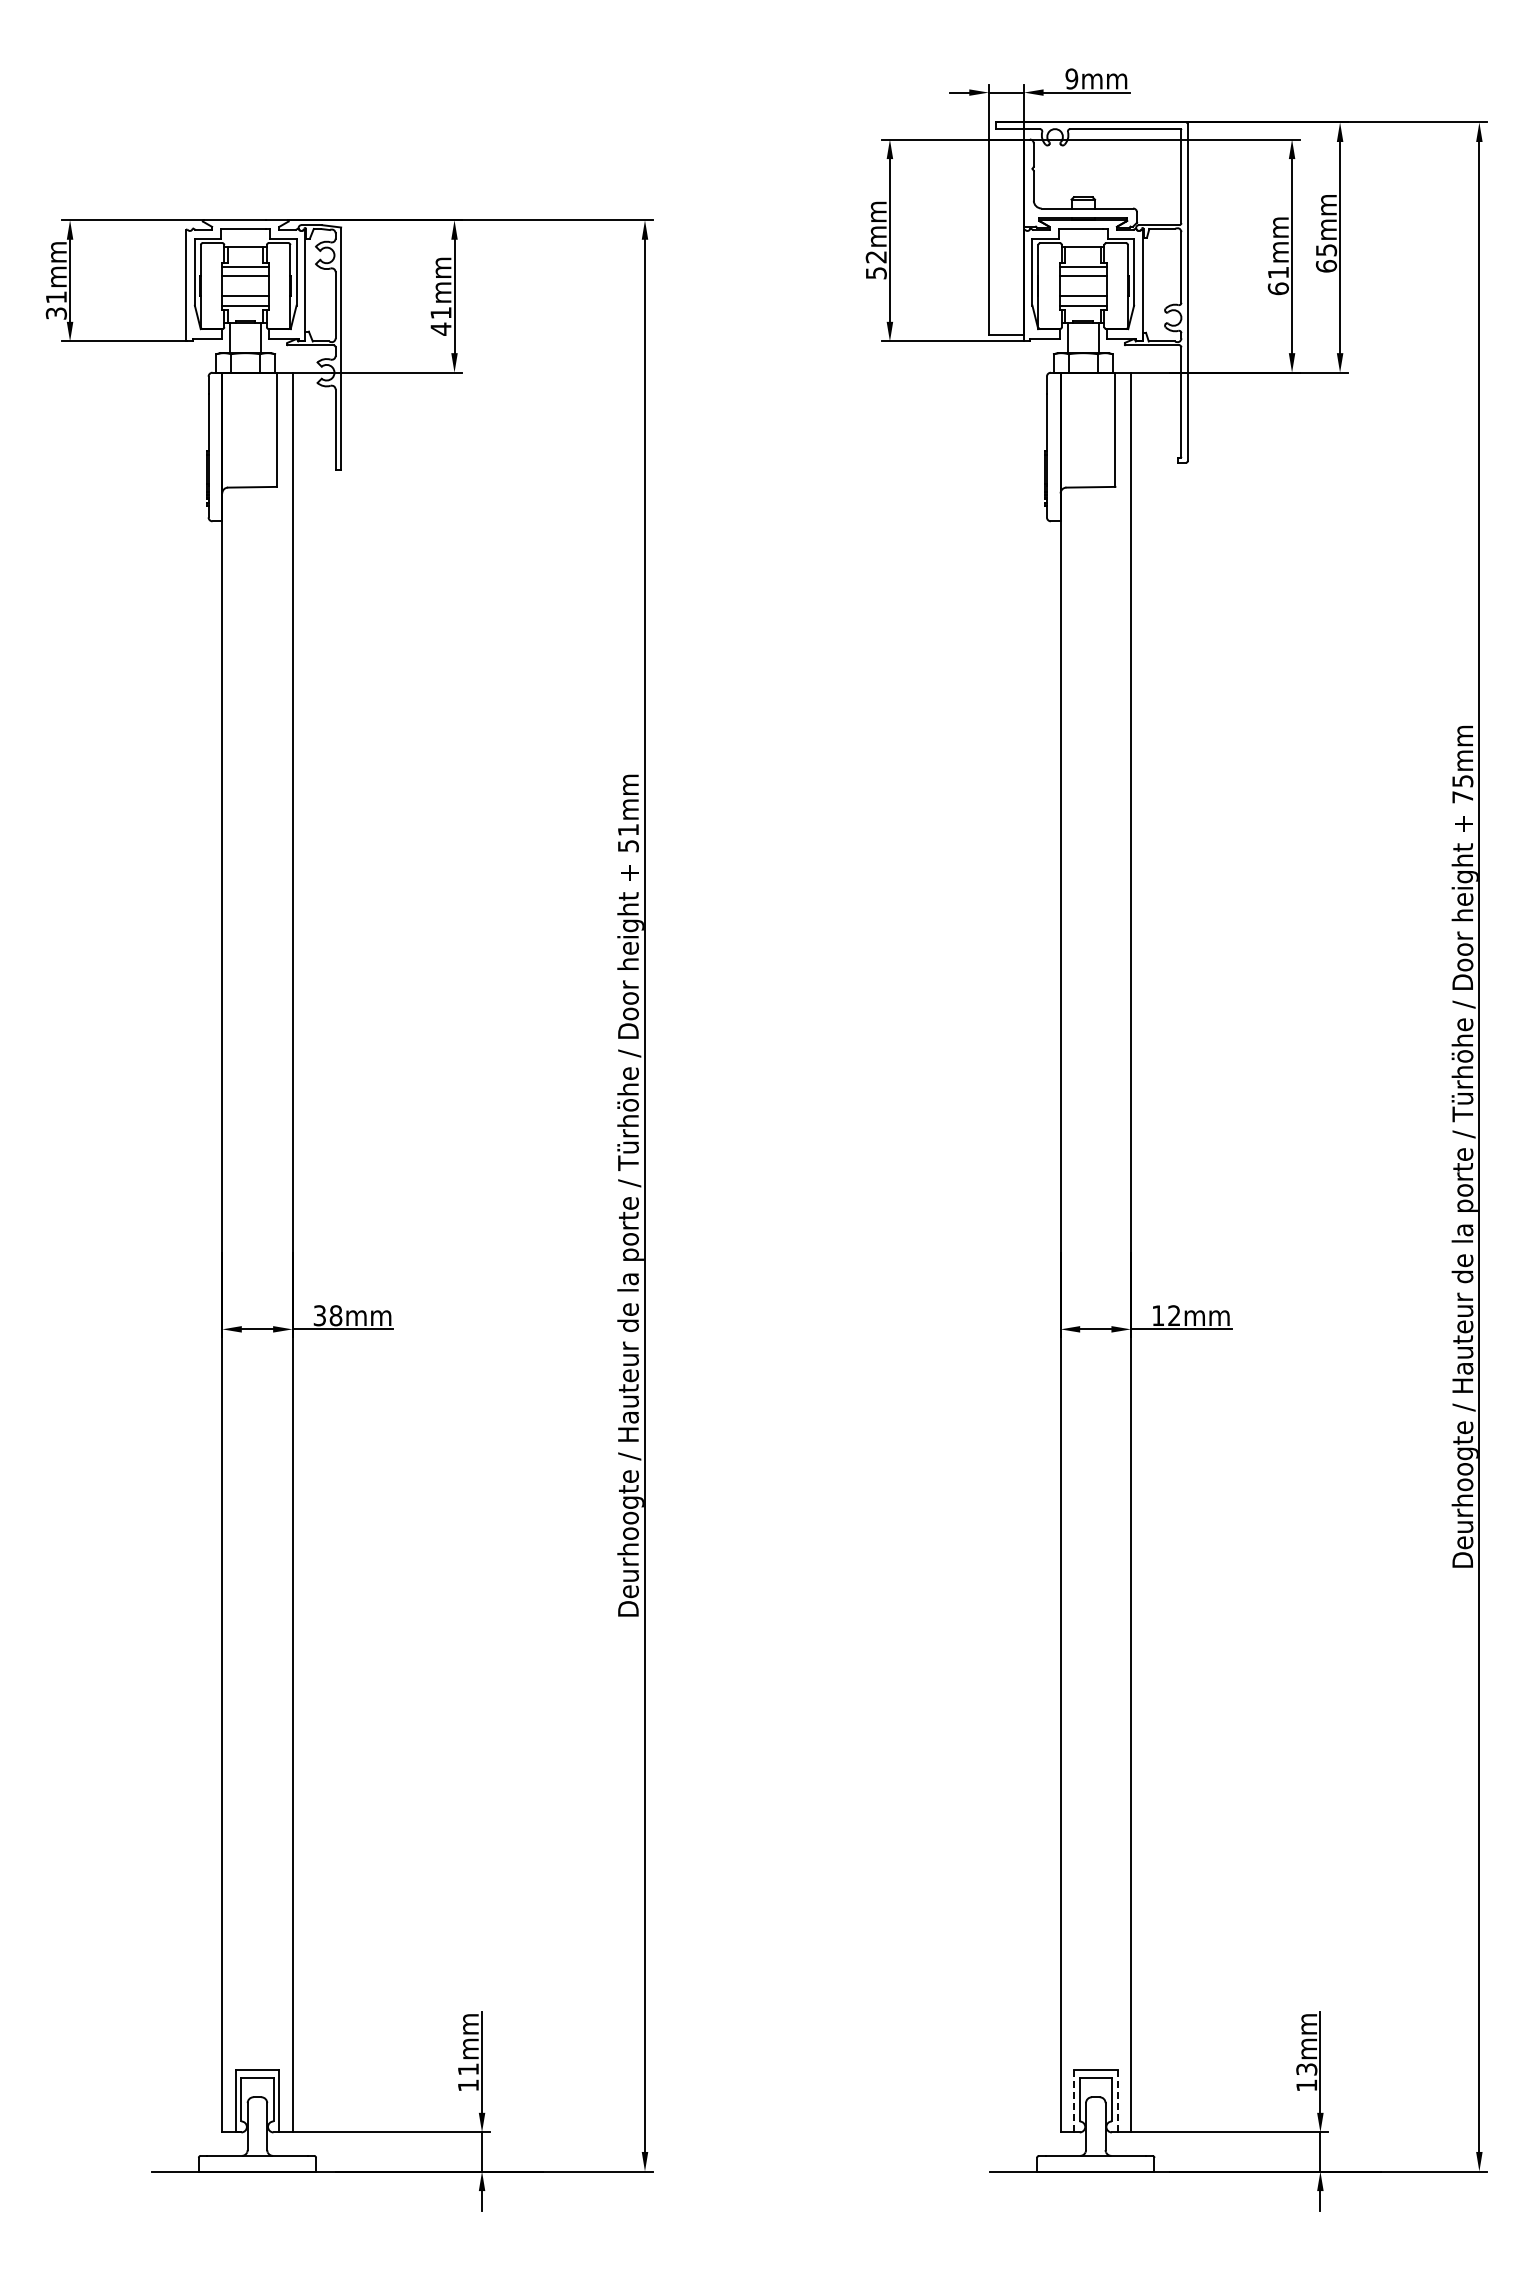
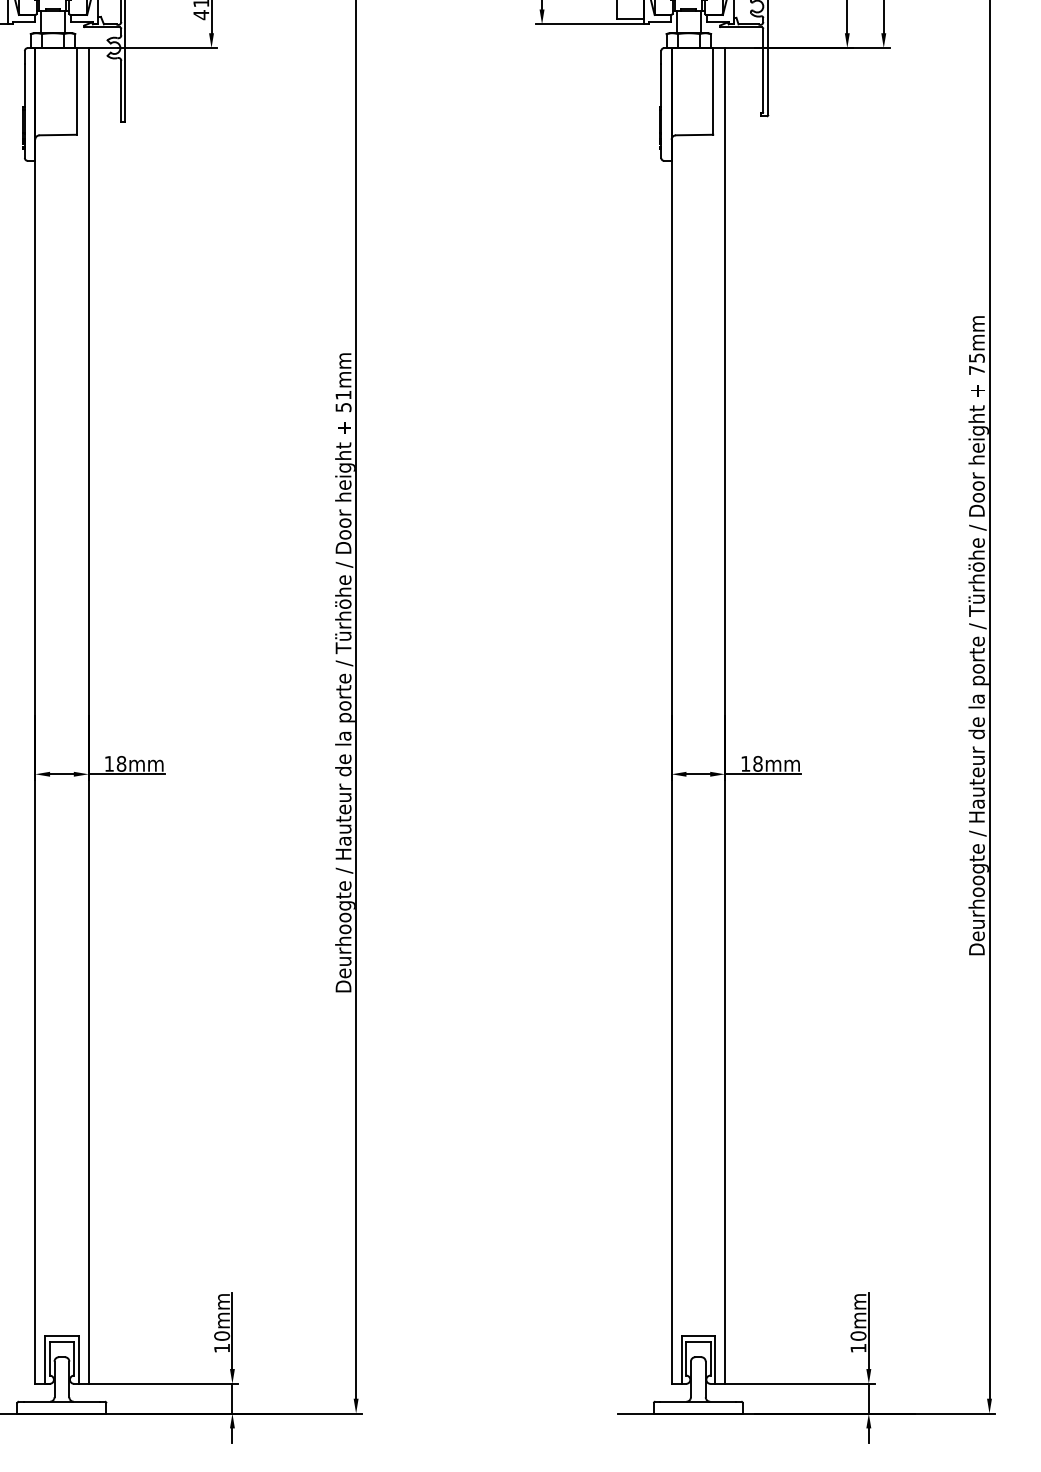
text: (319, 1315) -> (109, 763), 38mm -> 18mm
text: (1174, 1315) -> (758, 763), 12mm -> 18mm
text: (467, 2069) -> (221, 1336), 11mm -> 10mm
text: (1306, 2069) -> (858, 1336), 13mm -> 10mm
line: (1073, 2100) -> (681, 1359), dashed -> solid
line: (1117, 2101) -> (714, 1360), dashed -> solid

